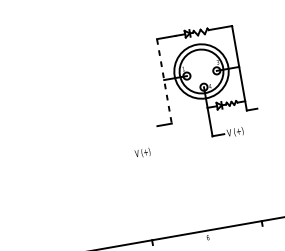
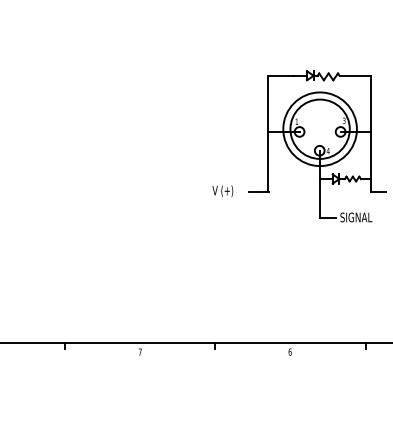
line: (164, 81) -> (268, 133), dashed -> solid
text: (239, 131) -> (356, 217), V (+) -> SIGNAL
text: (142, 152) -> (222, 190), moved

